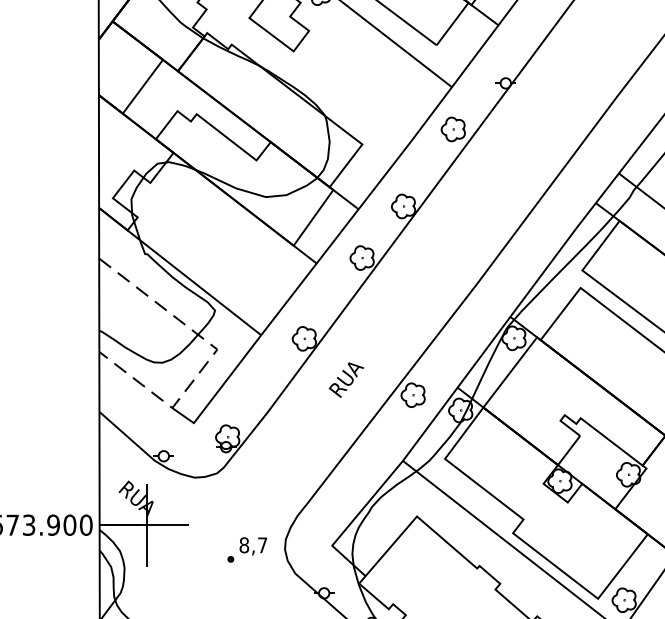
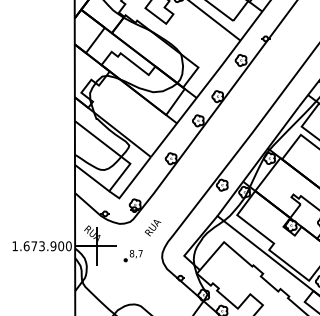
line: (211, 355) -> (127, 166), dashed -> solid
text: (347, 380) -> (153, 228), moved
part: (245, 551) -> (132, 256), moved

